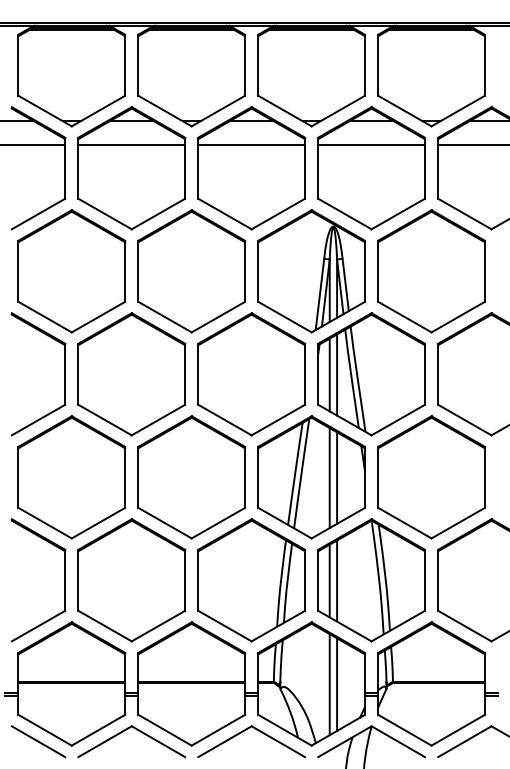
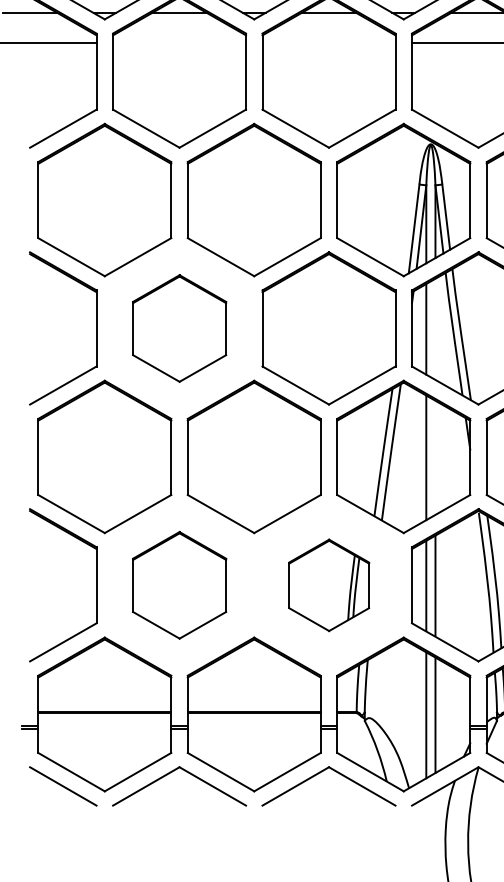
line: (131, 145) -> (179, 43), removed
line: (251, 145) -> (328, 43), removed
part: (131, 374) -> (179, 328), size x0.7
line: (337, 374) -> (435, 328), removed
line: (337, 477) -> (435, 457), removed
part: (131, 580) -> (179, 585), size x0.7
part: (251, 580) -> (328, 585), size x0.6

